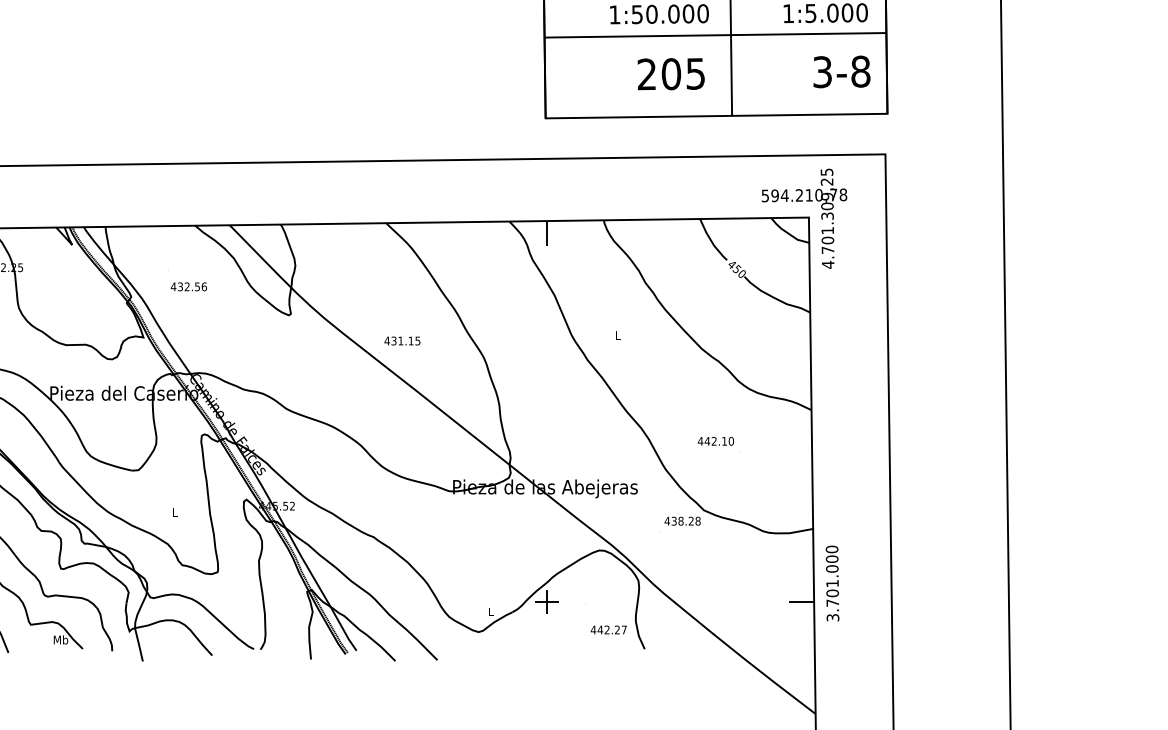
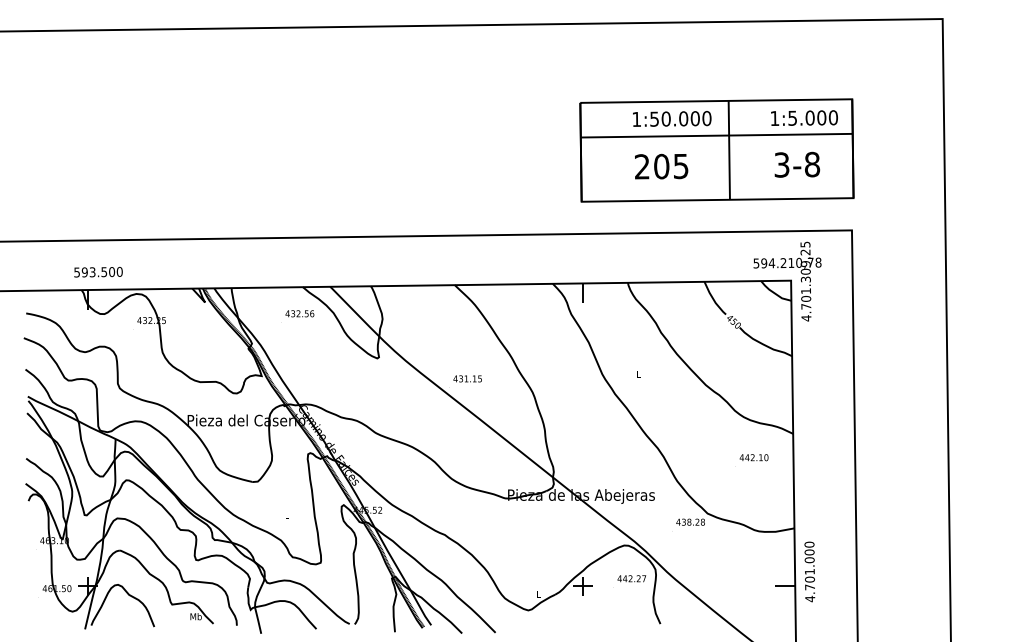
text: (842, 71) -> (797, 164), moved
text: (671, 74) -> (661, 166), moved
text: (188, 286) -> (299, 313), moved
text: (715, 441) -> (753, 457), moved
text: (833, 617) -> (810, 598), 3.701.000 -> 4.701.000
text: (608, 629) -> (631, 578), moved

